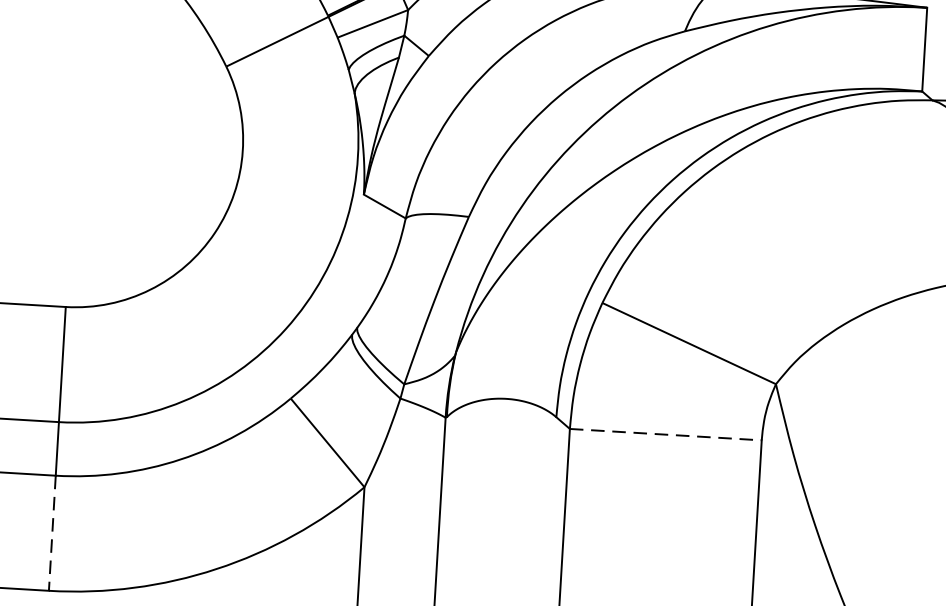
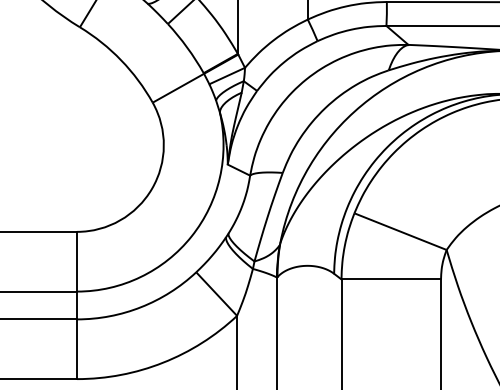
line: (666, 434) -> (391, 279), dashed -> solid
line: (53, 533) -> (77, 349), dashed -> solid

